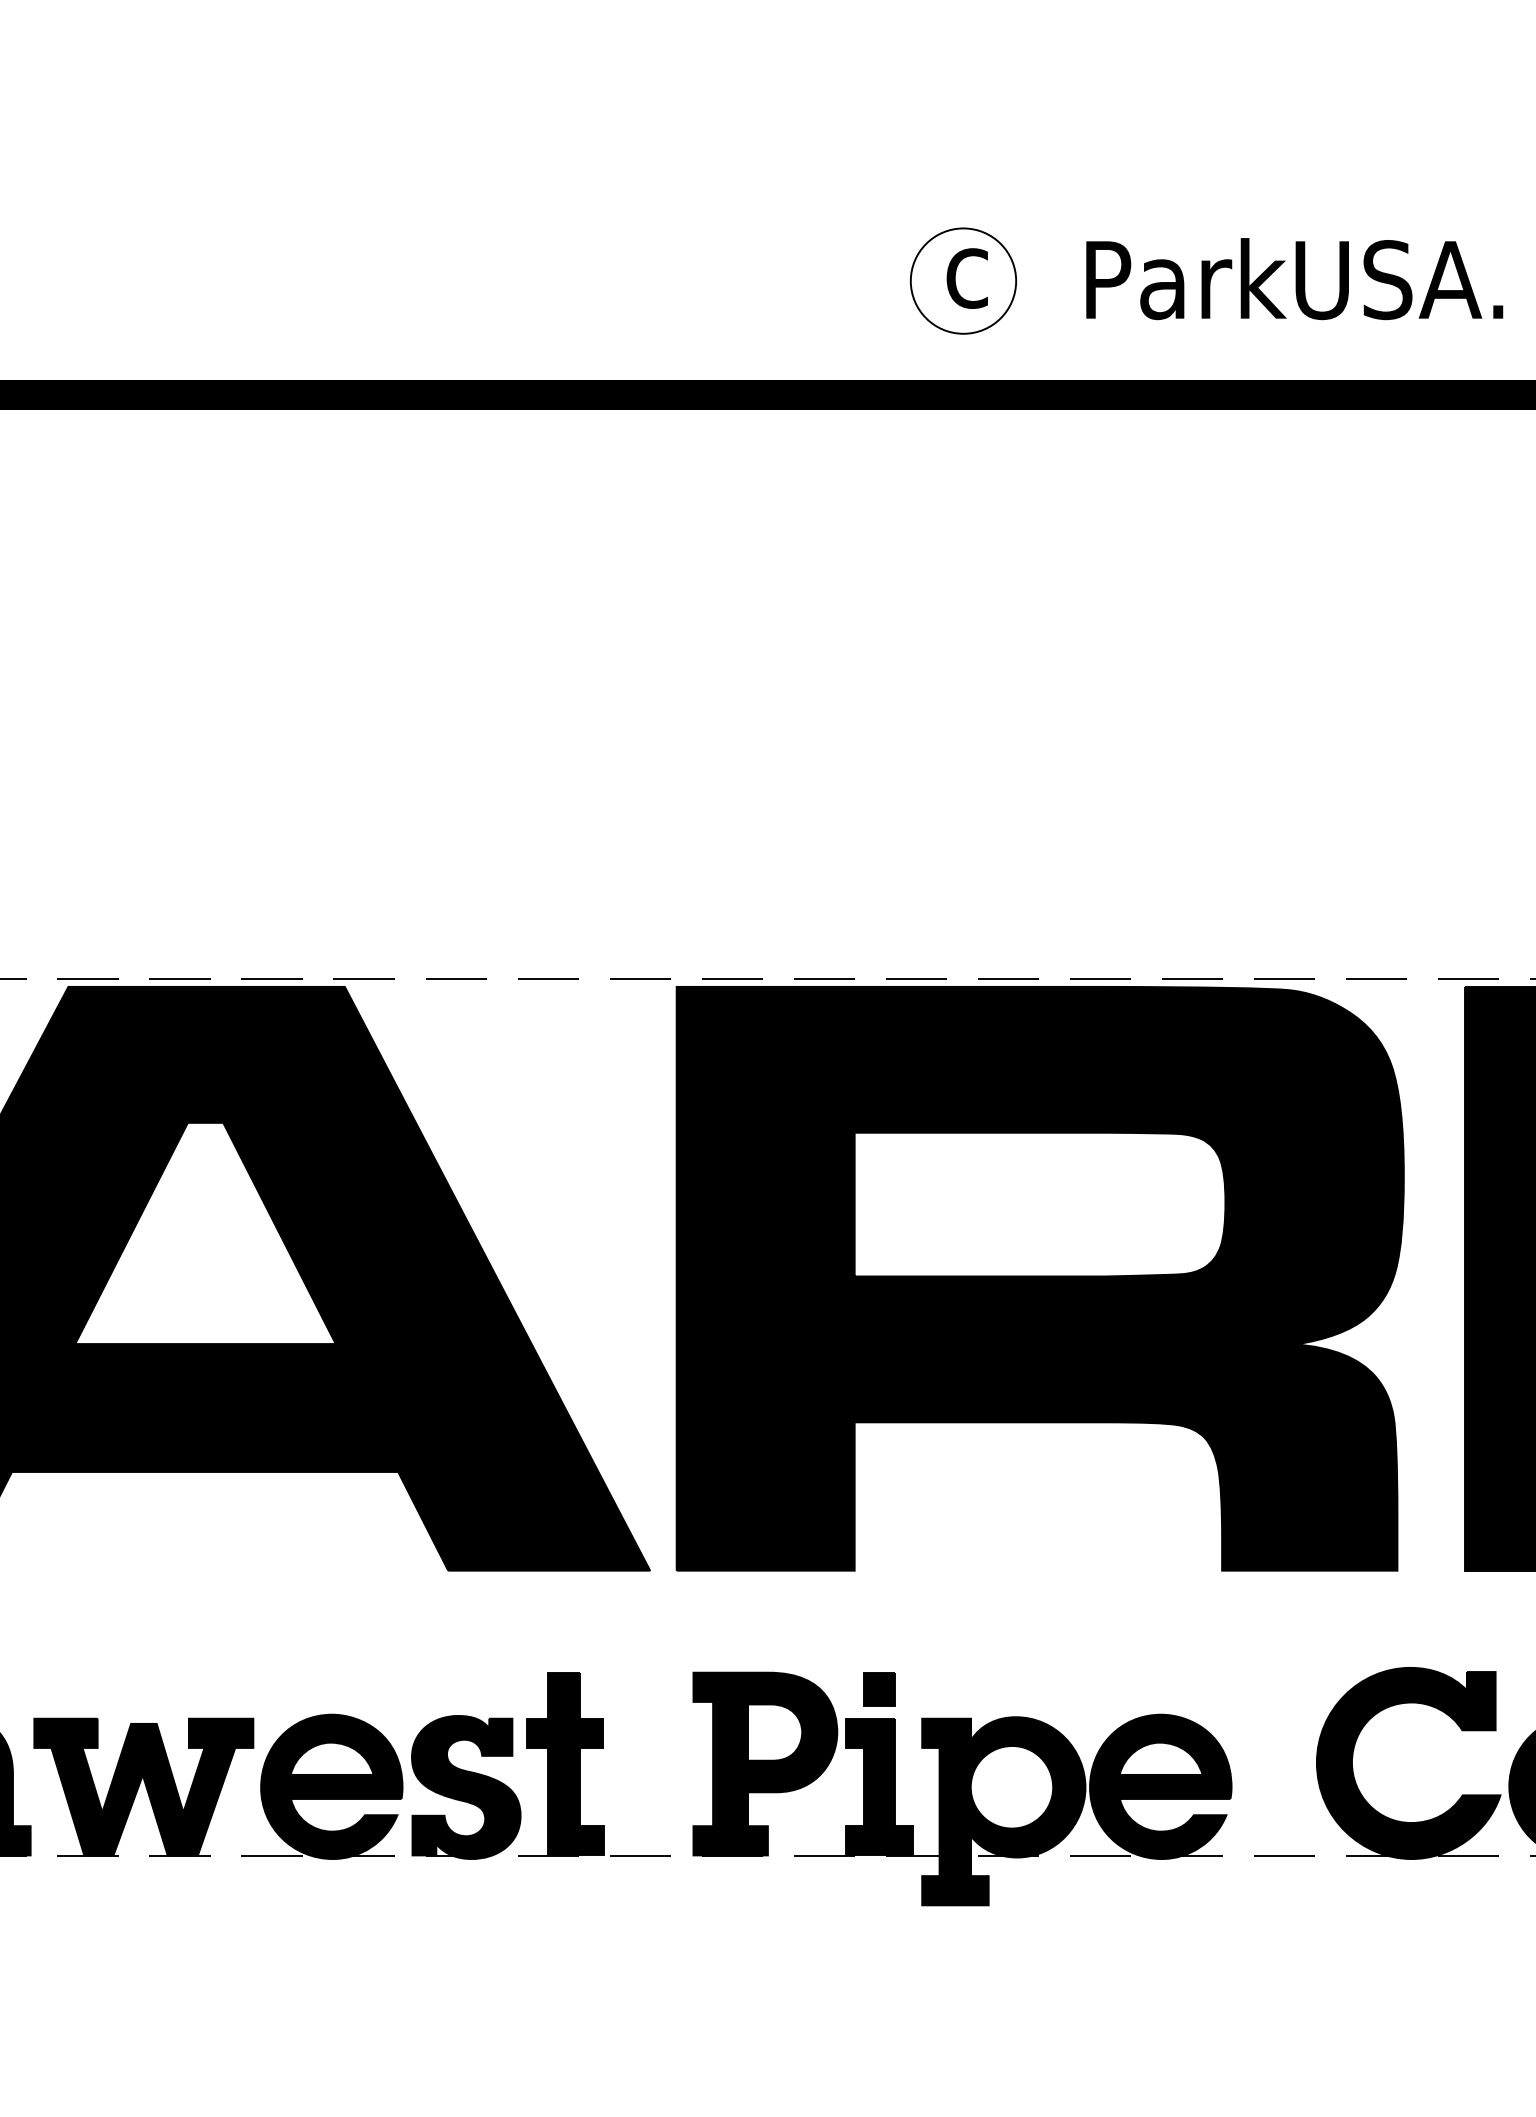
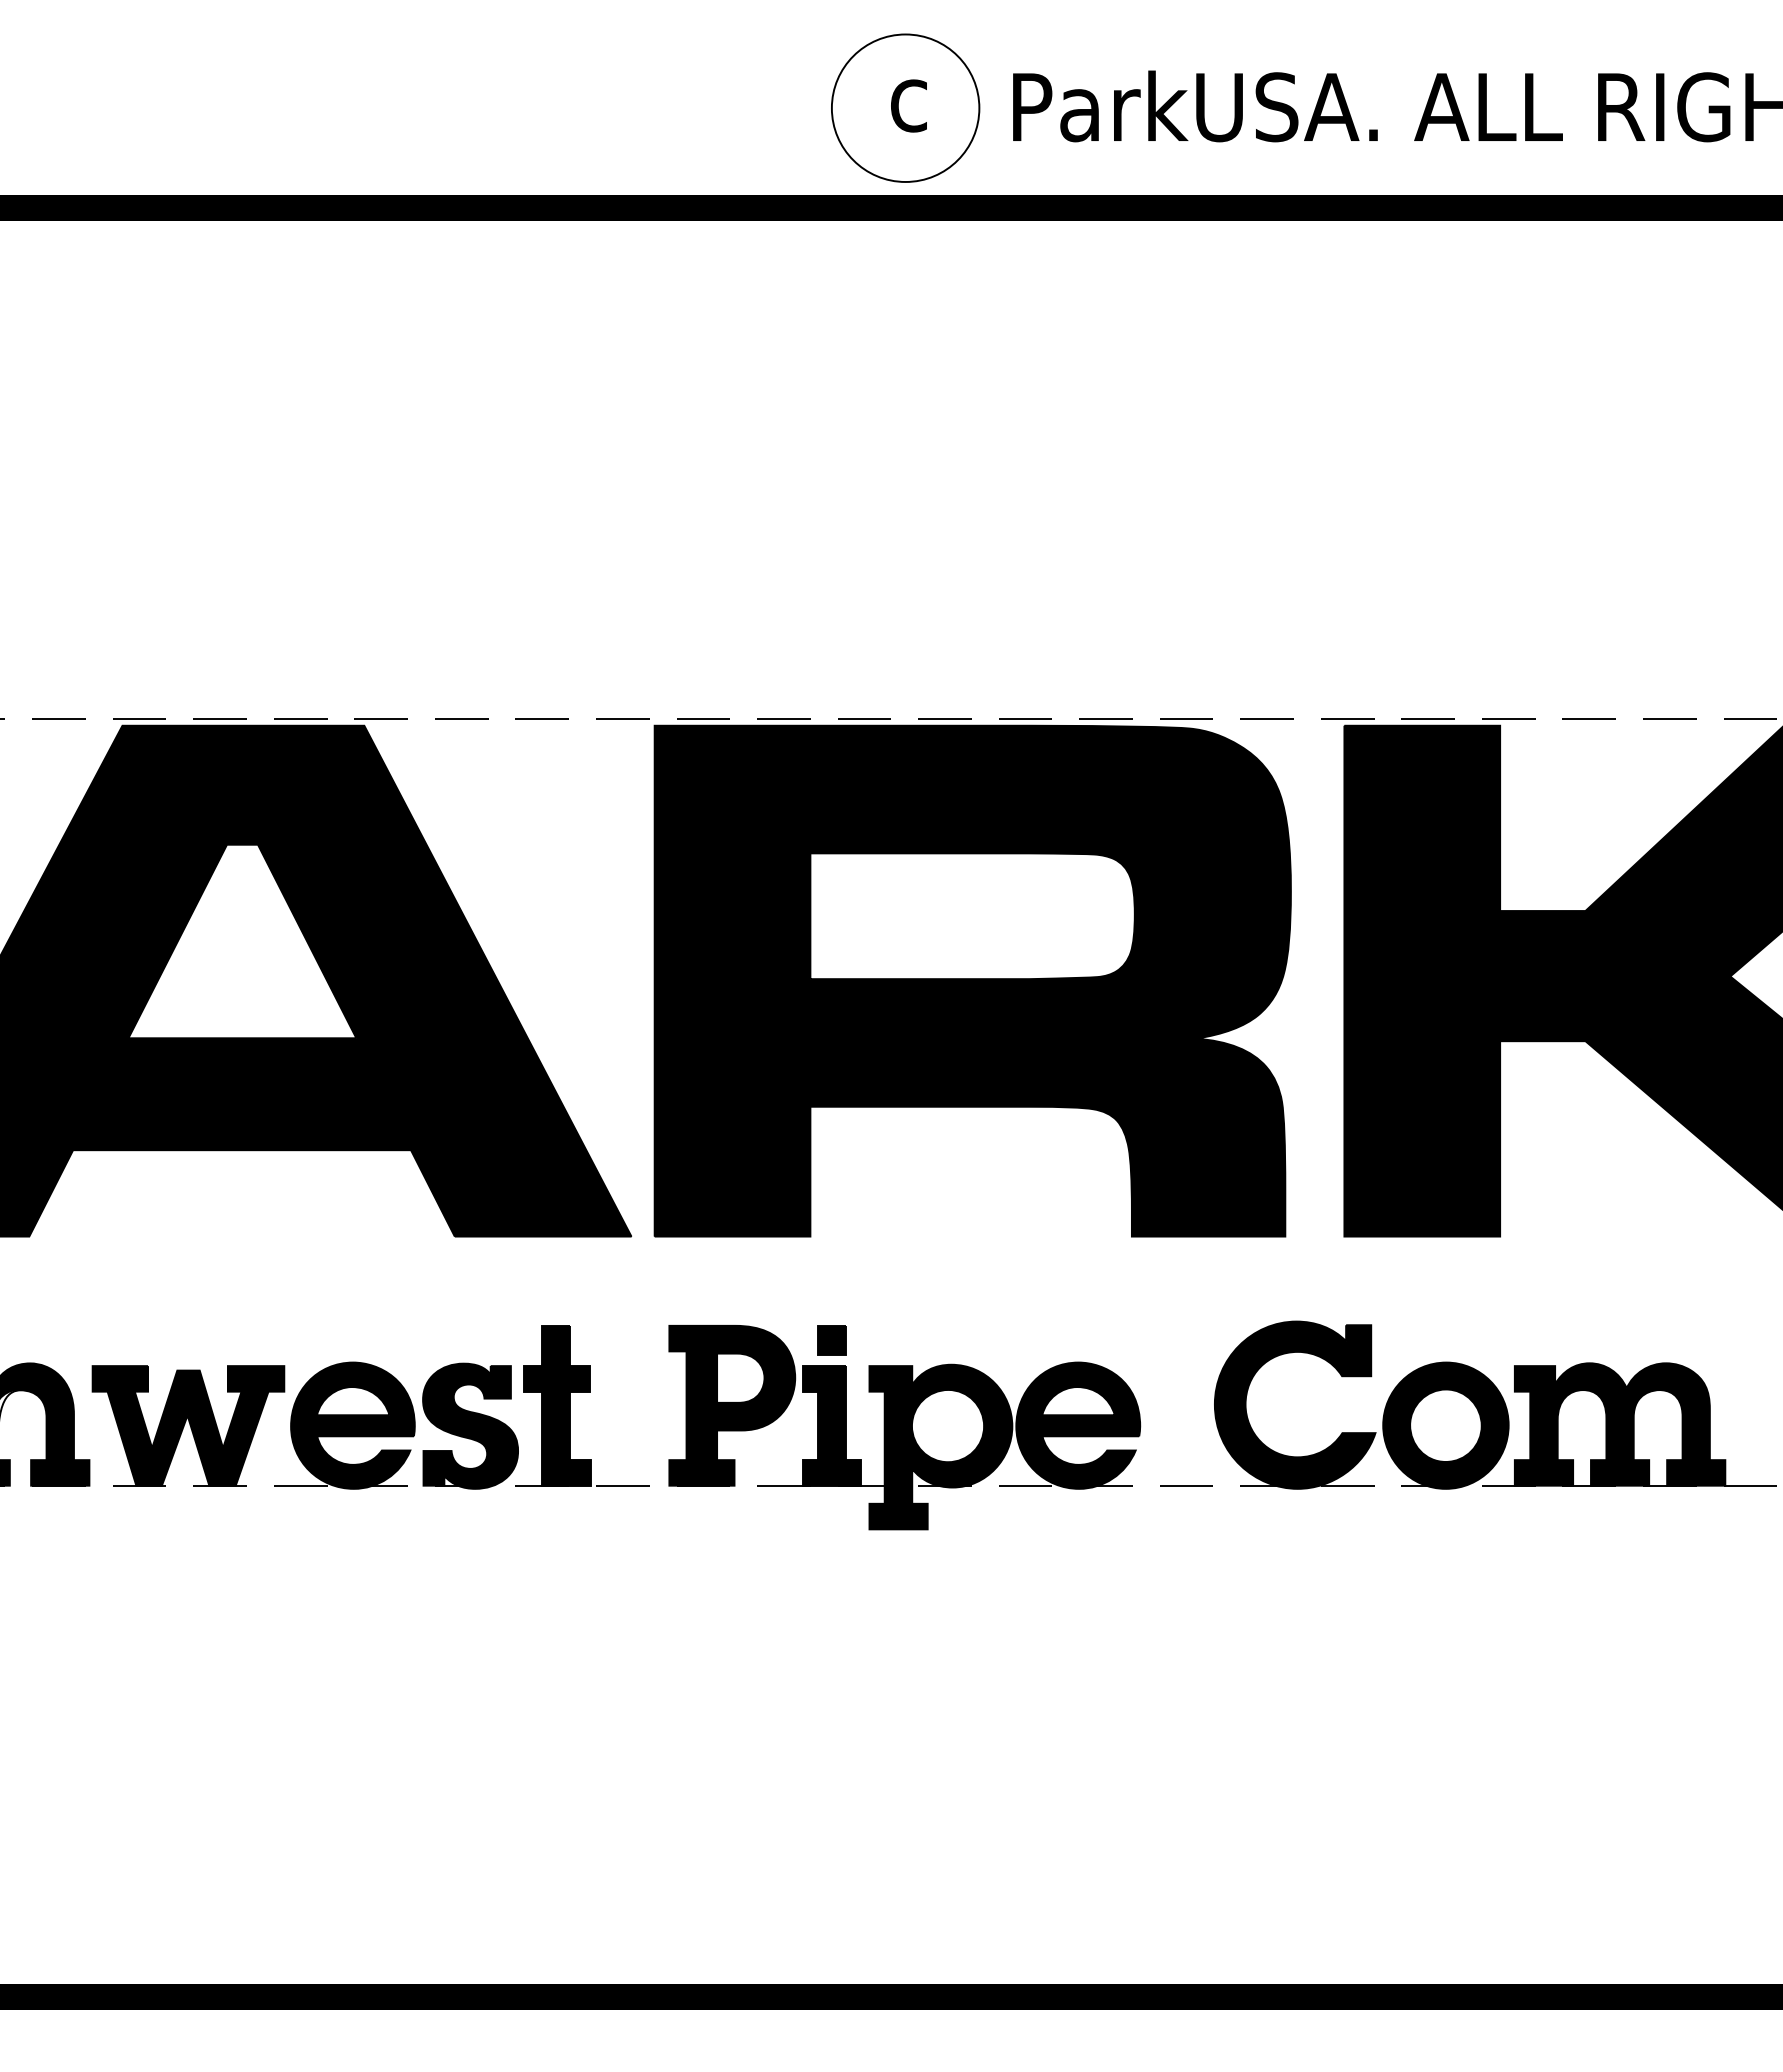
circle: (963, 281) -> (905, 108), size x1.6

